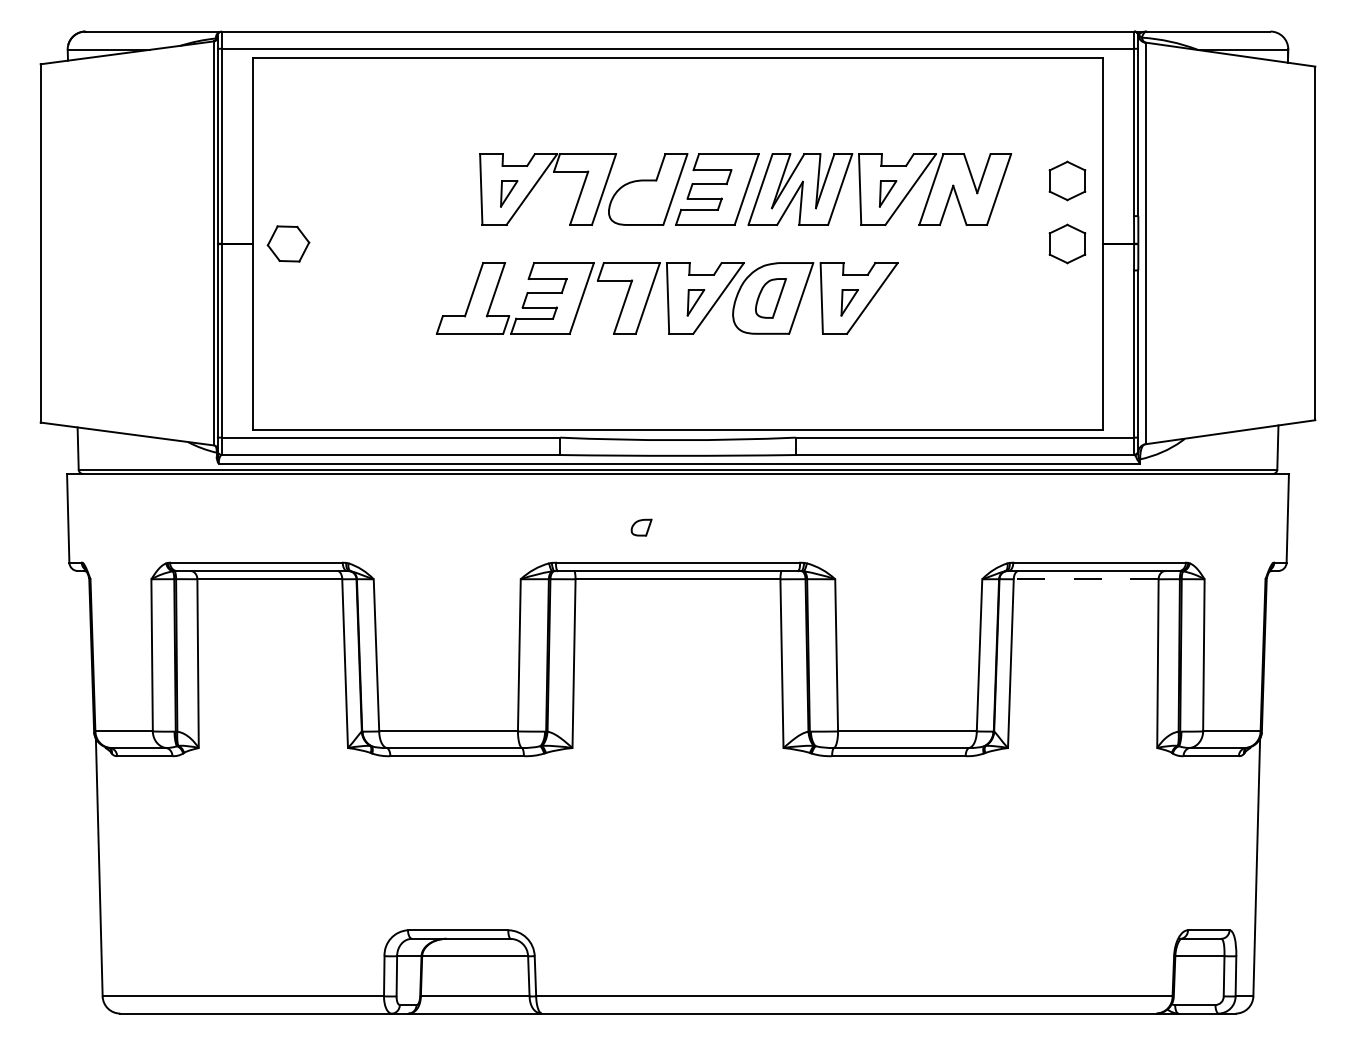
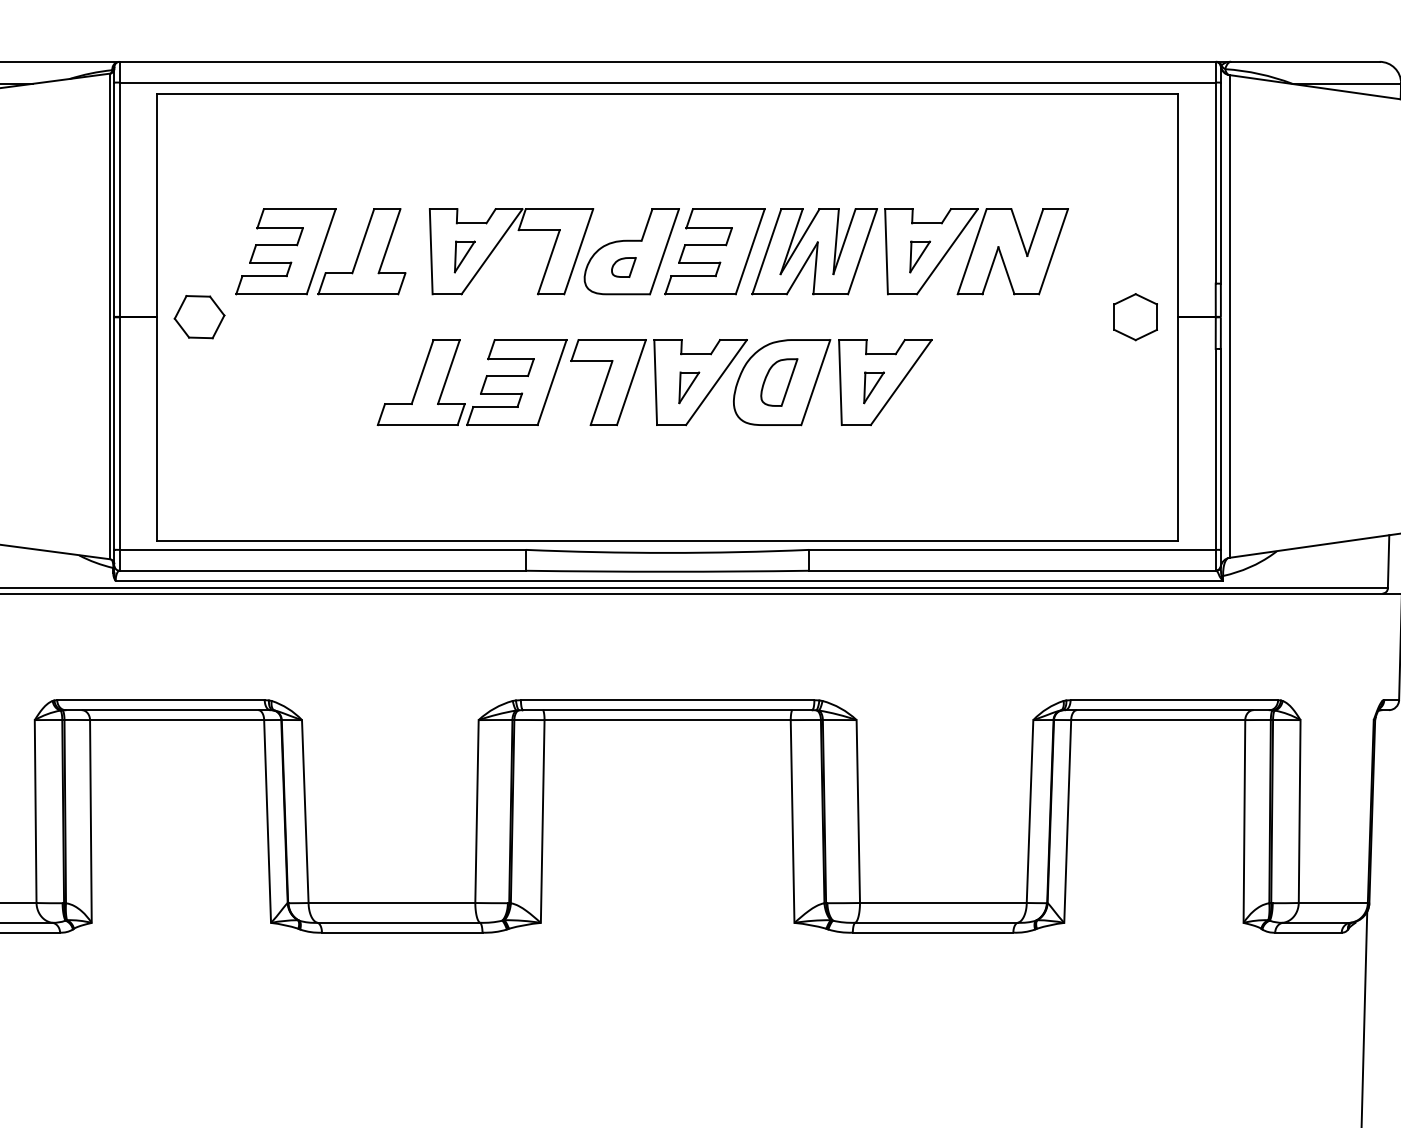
part: (1067, 180) -> (1135, 240), removed
part: (389, 189) -> (320, 251), added
part: (641, 527) -> (623, 267), moved
line: (1085, 579) -> (1157, 720), dashed -> solid

